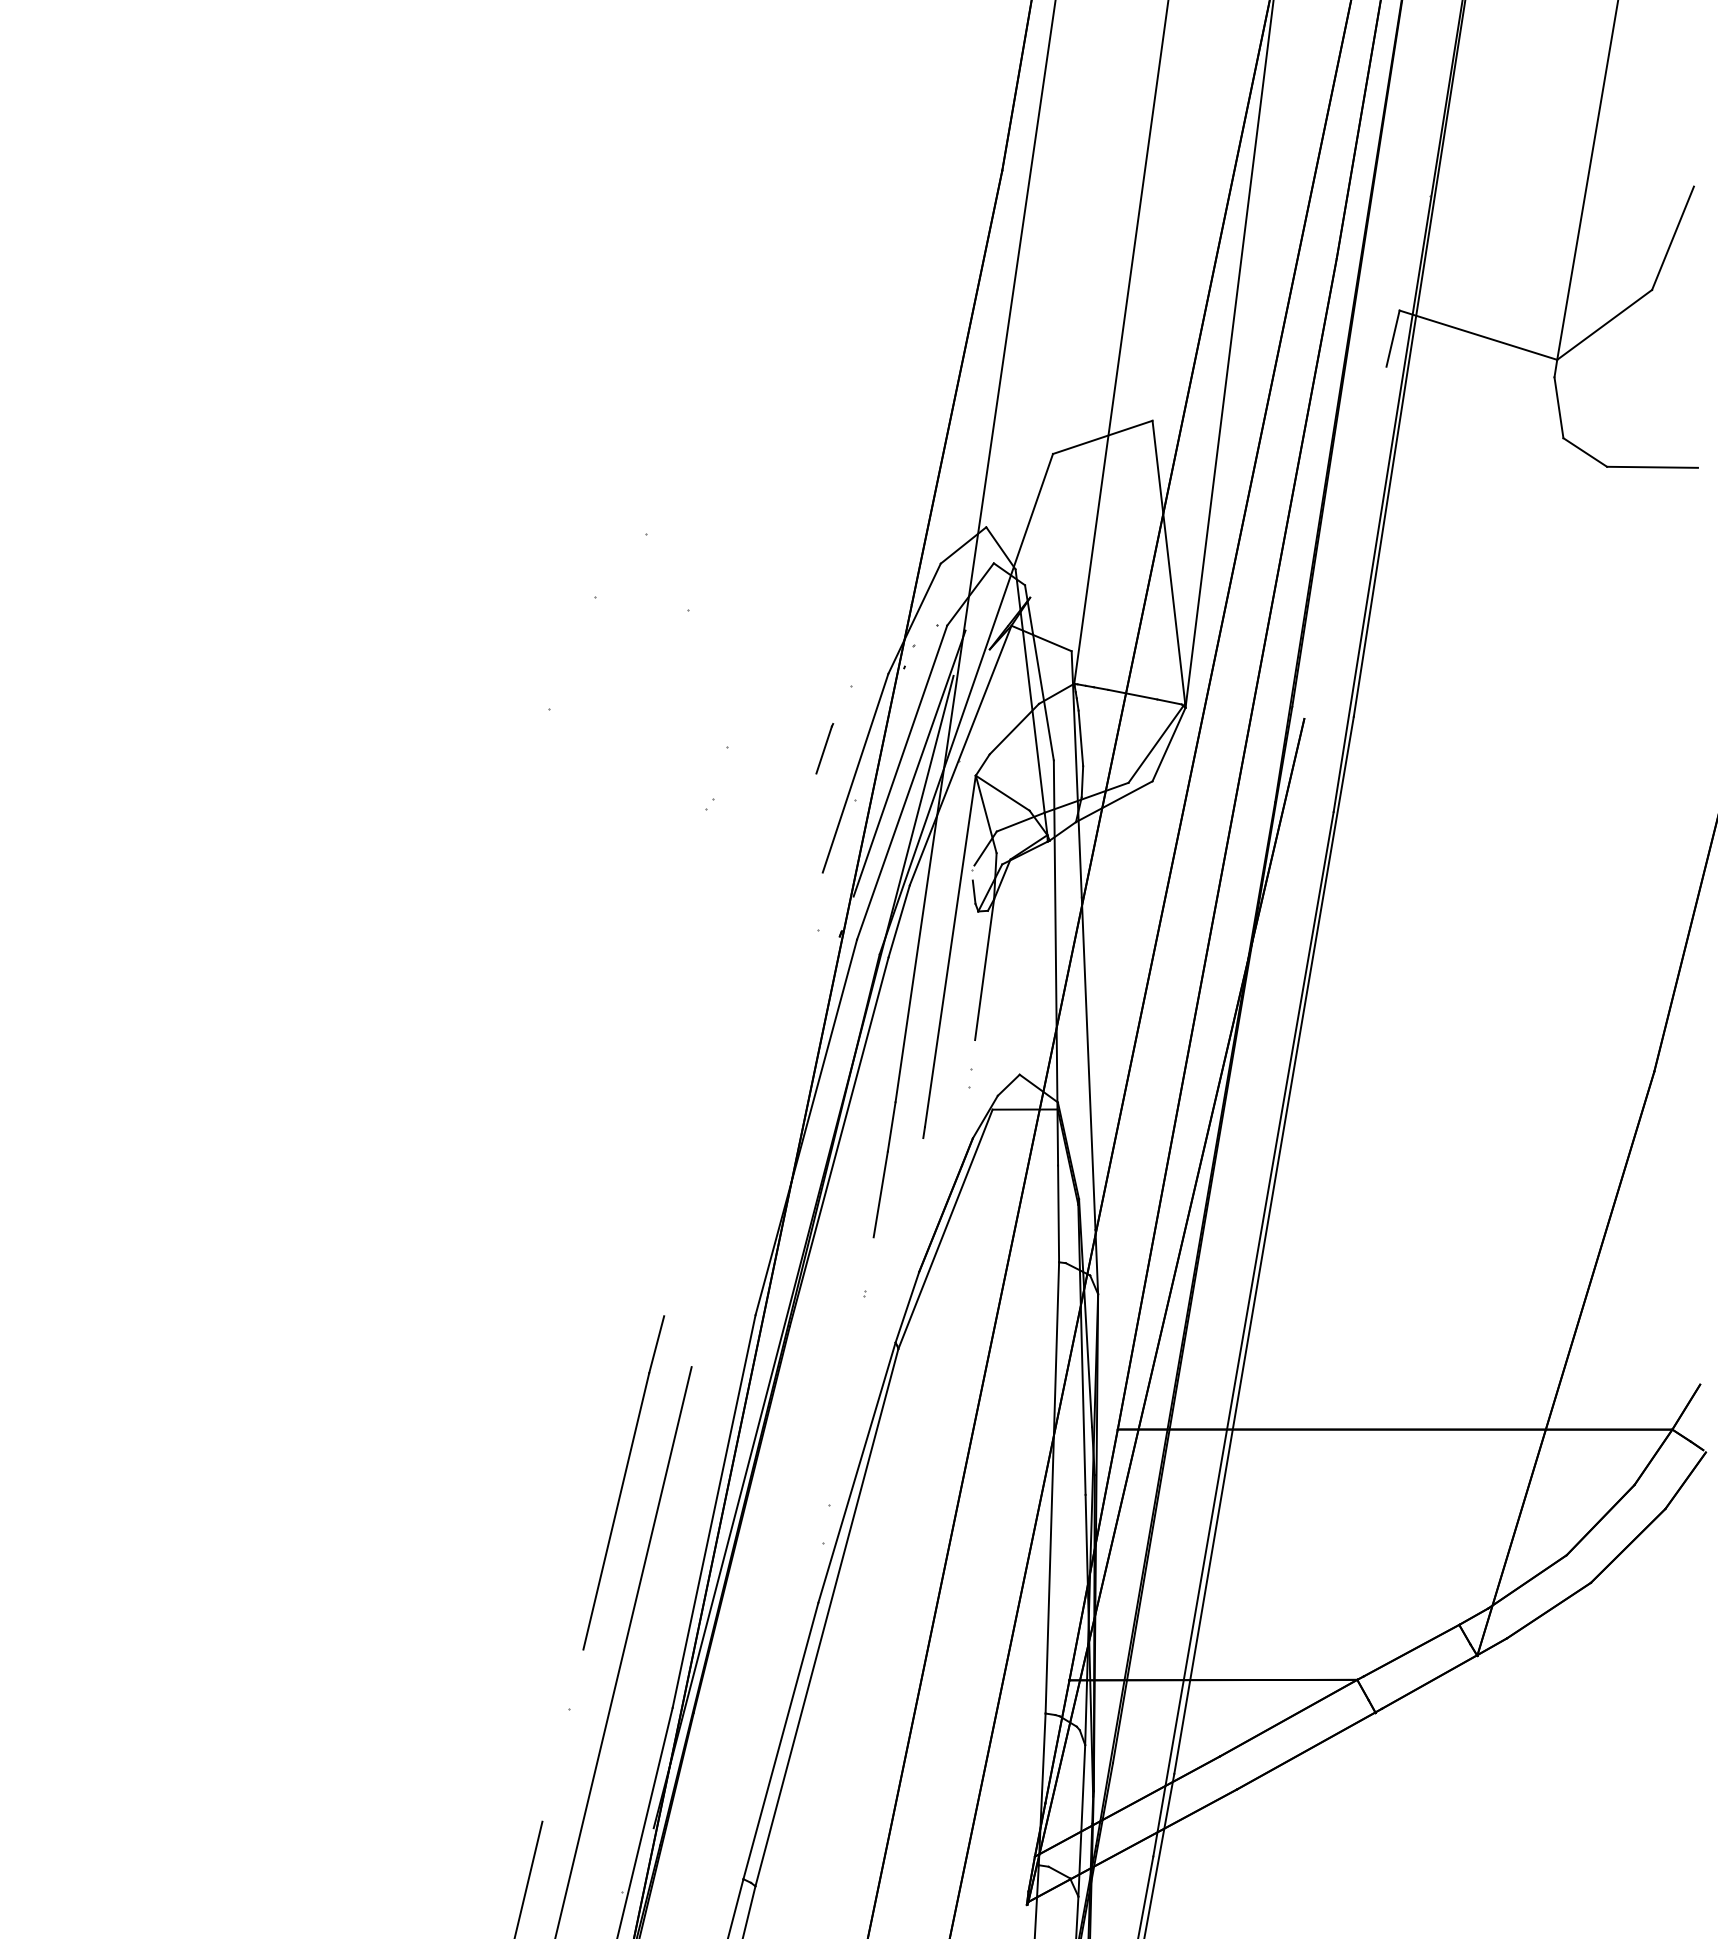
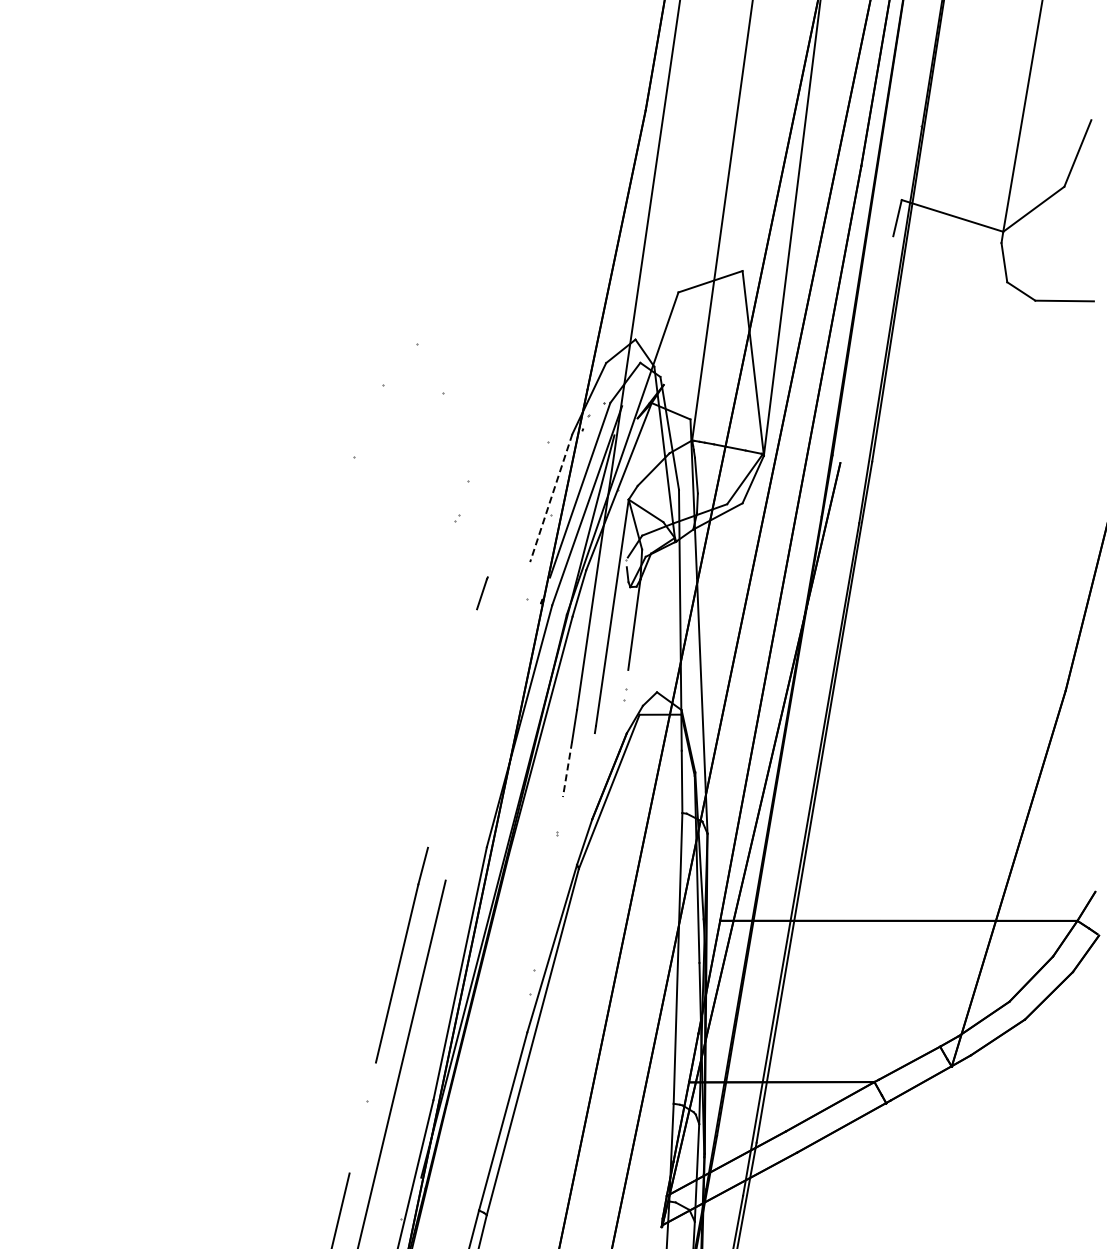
line: (824, 749) -> (482, 593), moved
line: (855, 773) -> (551, 498), solid -> dashed
line: (880, 1194) -> (567, 769), solid -> dashed

